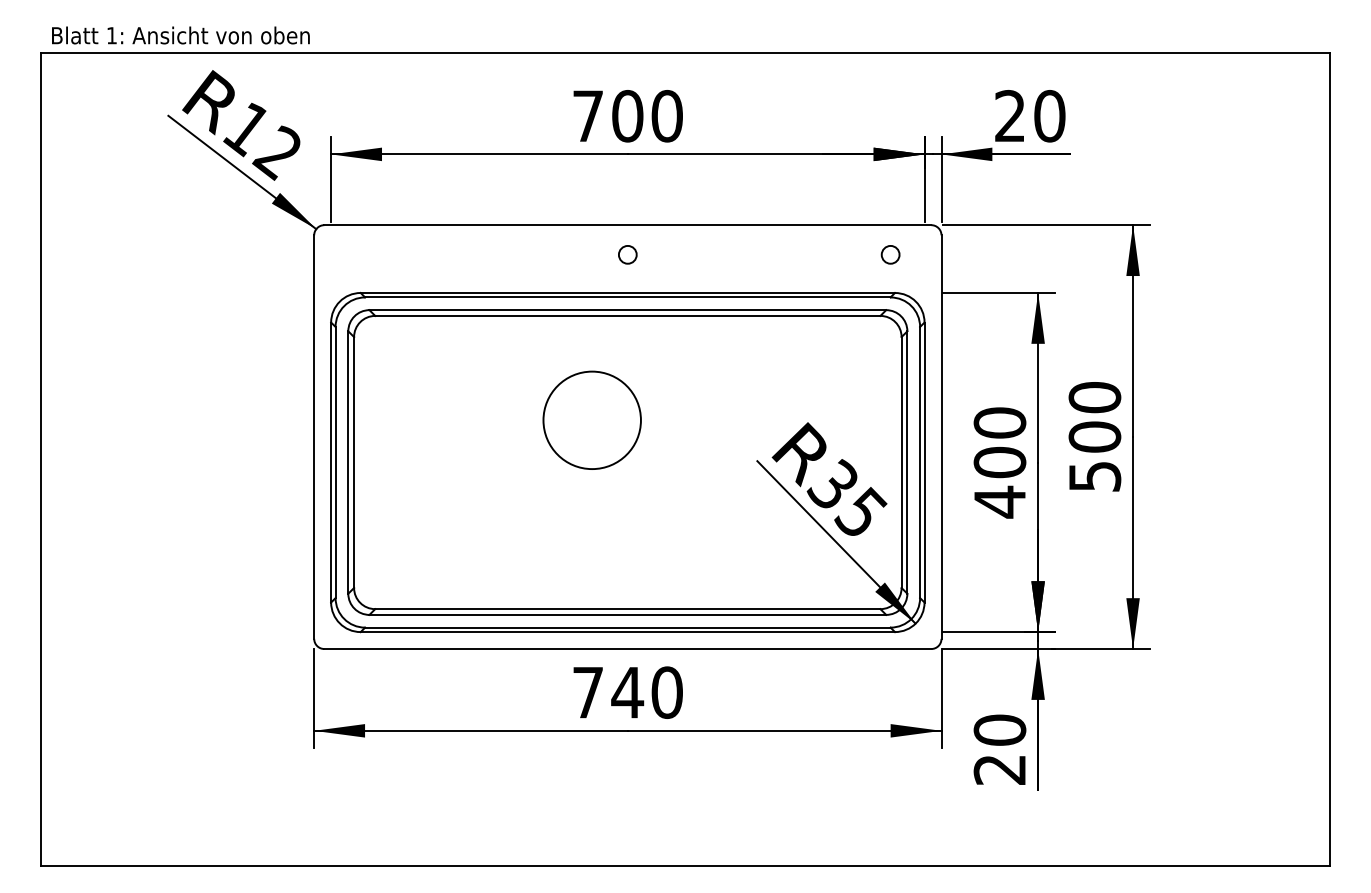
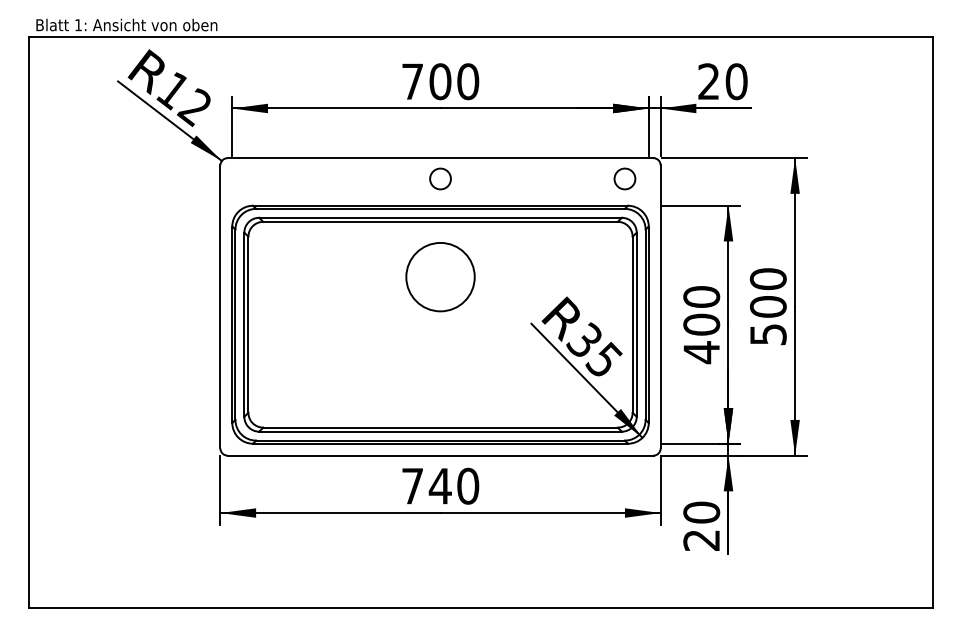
circle: (627, 254) -> (440, 178), size x1.67
circle: (889, 254) -> (624, 178), size x1.67
circle: (592, 420) -> (440, 277), moved

